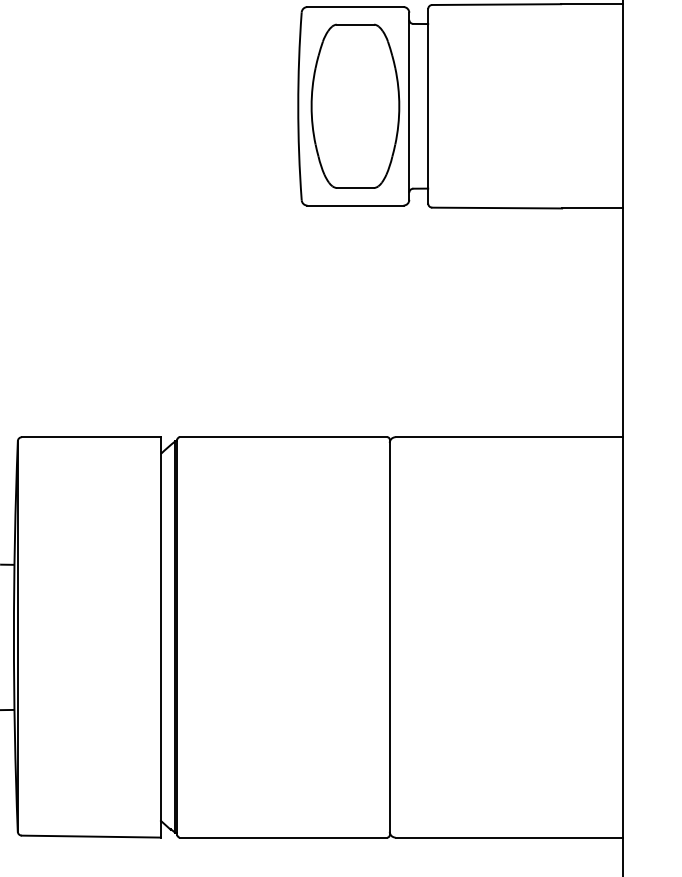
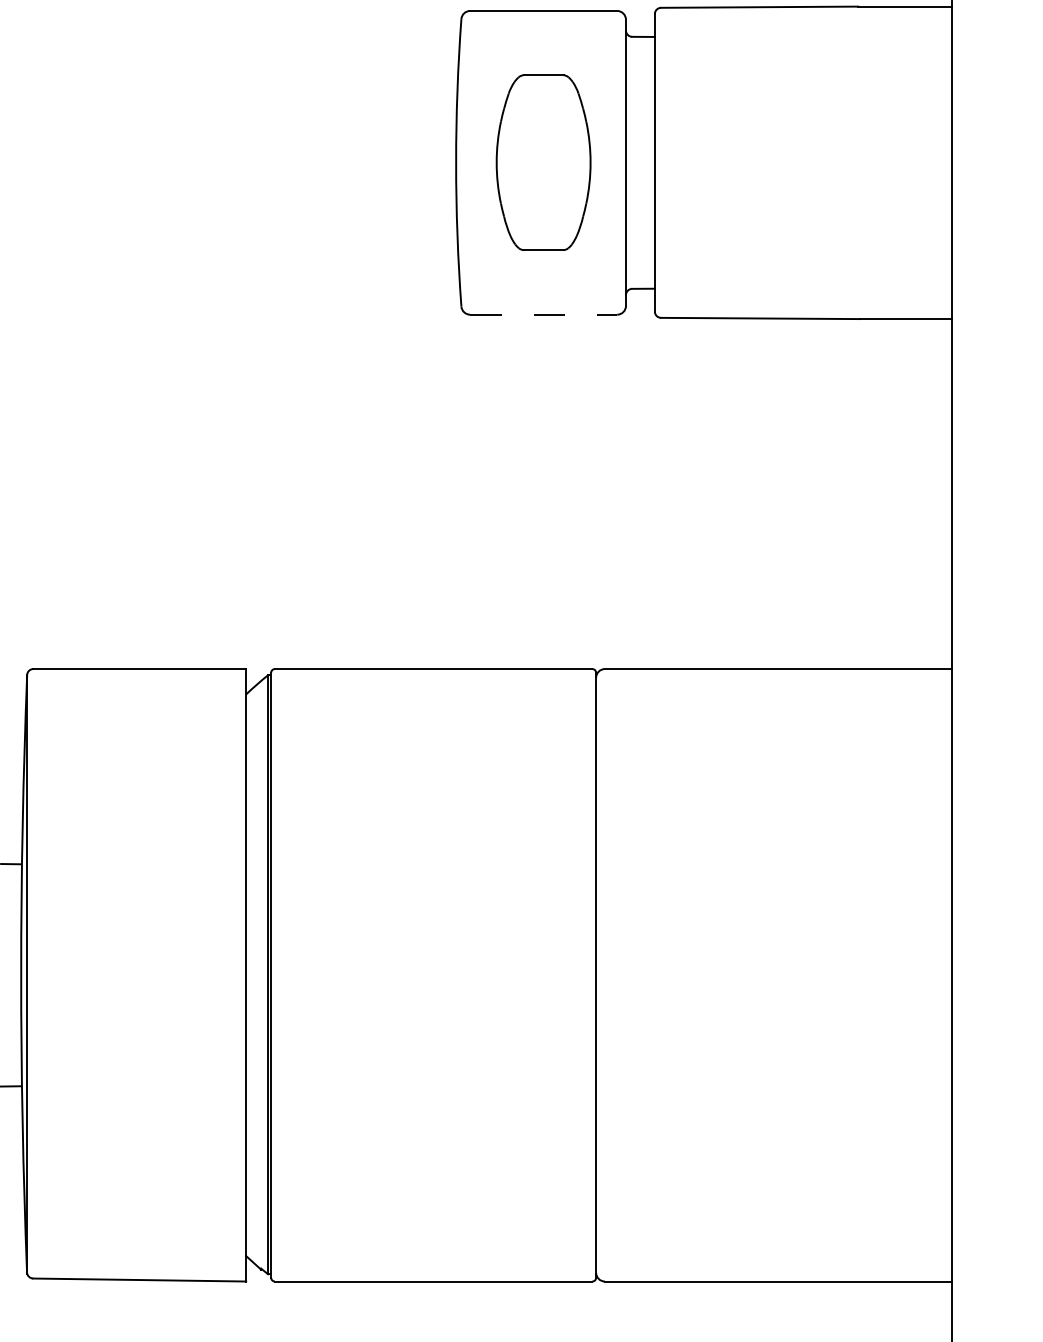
part: (355, 105) -> (543, 161), size x0.7
line: (356, 205) -> (545, 314), solid -> dashed

